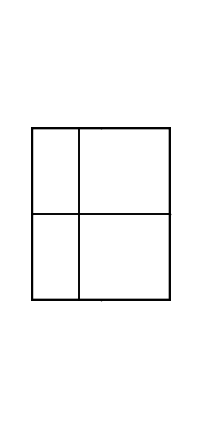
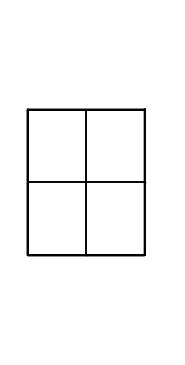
line: (79, 214) -> (86, 182), moved

